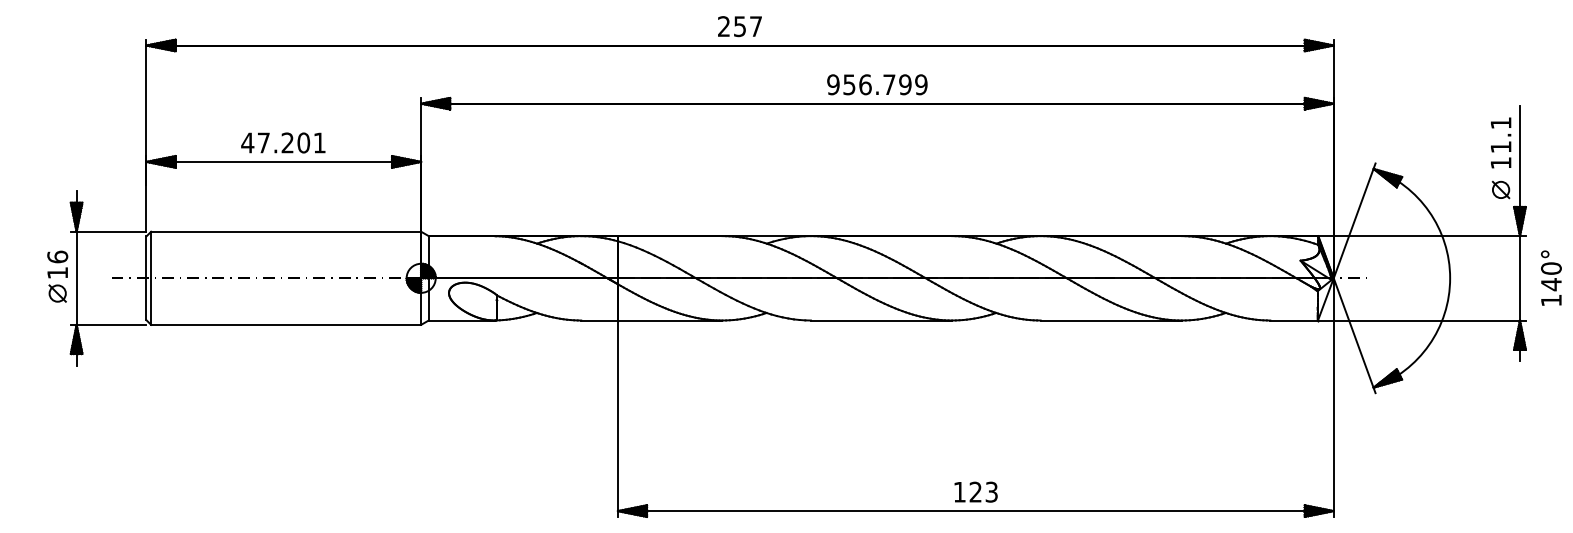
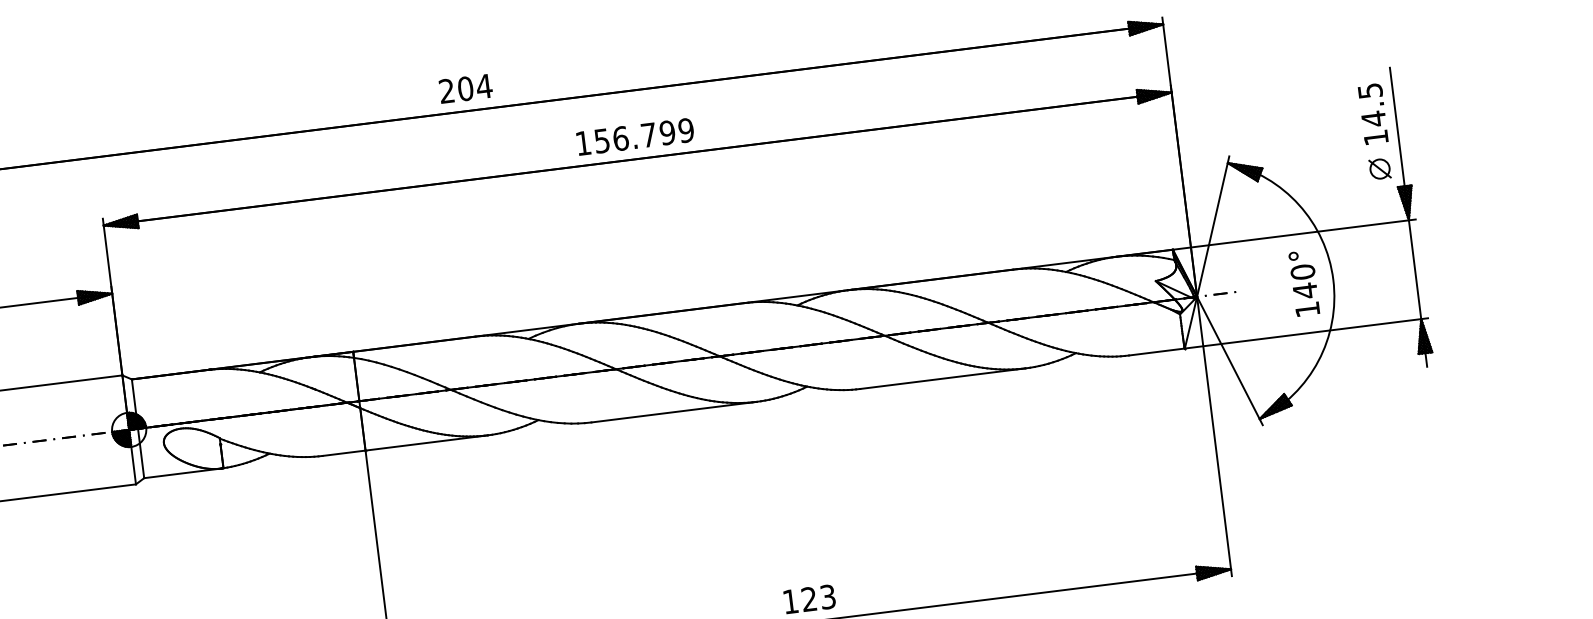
text: (747, 26) -> (474, 87), 257 -> 204
text: (833, 84) -> (583, 142), 956.799 -> 156.799
text: (1501, 135) -> (1372, 105), 11.1 -> 14.5
text: (1551, 277) -> (1304, 282), moved

